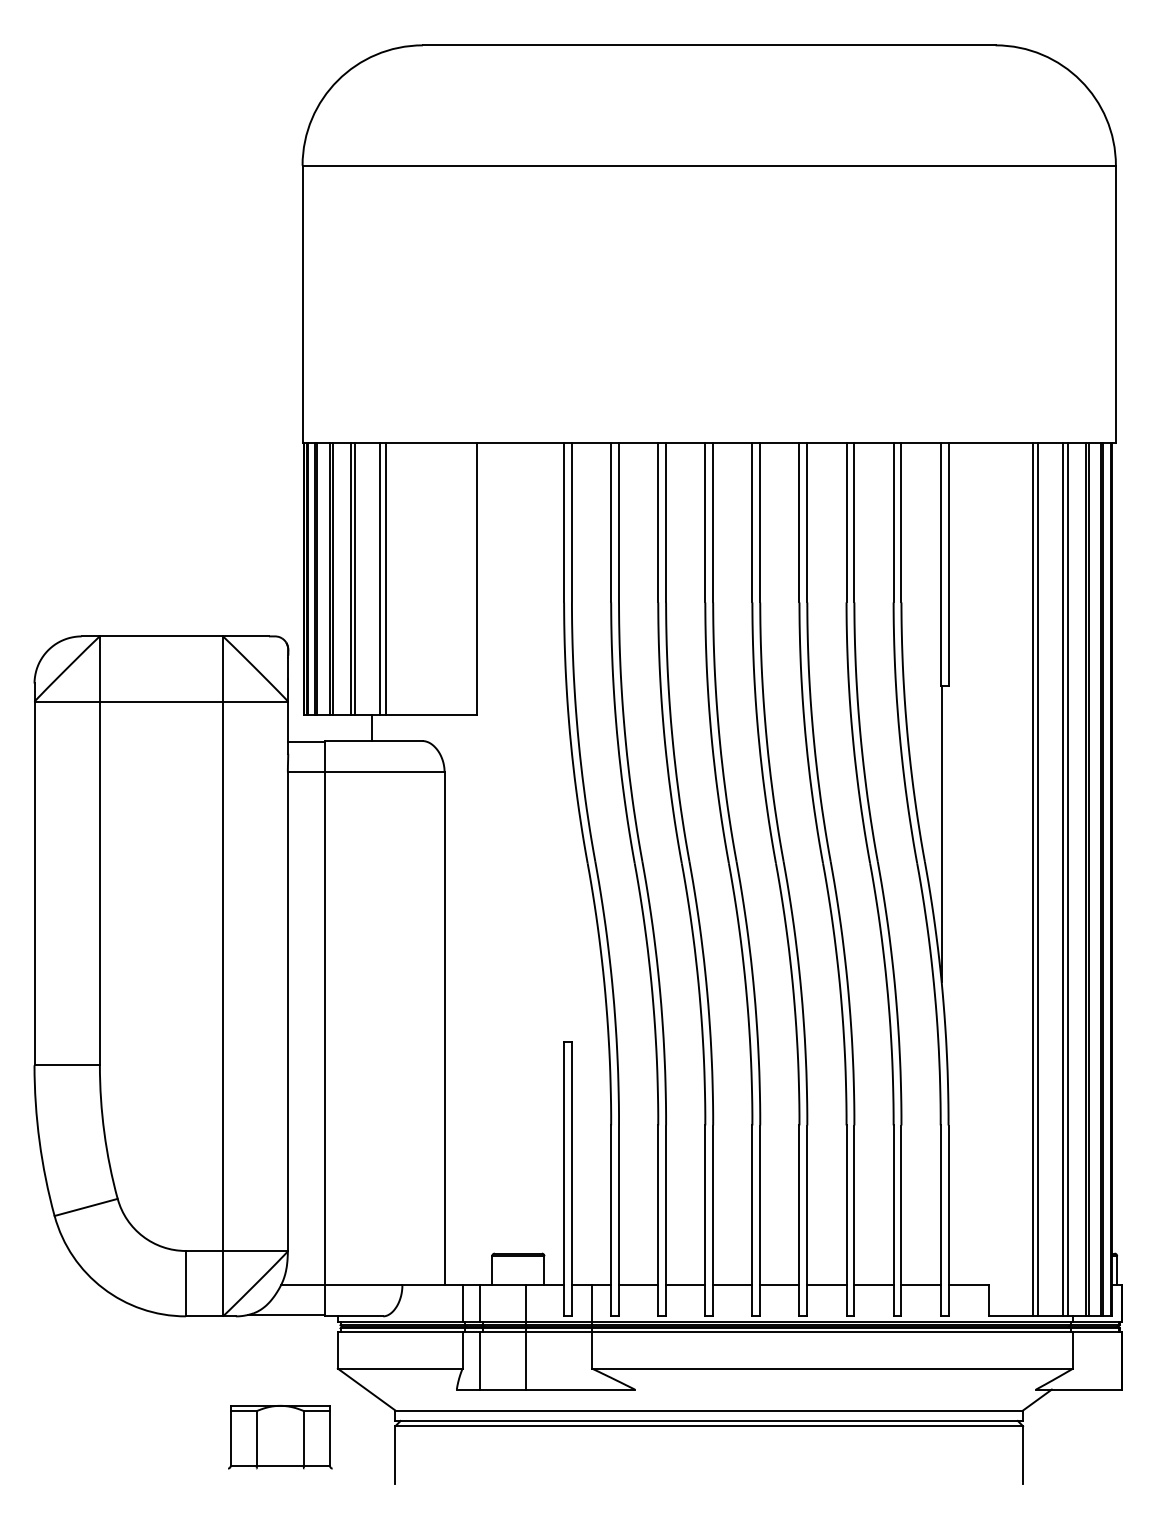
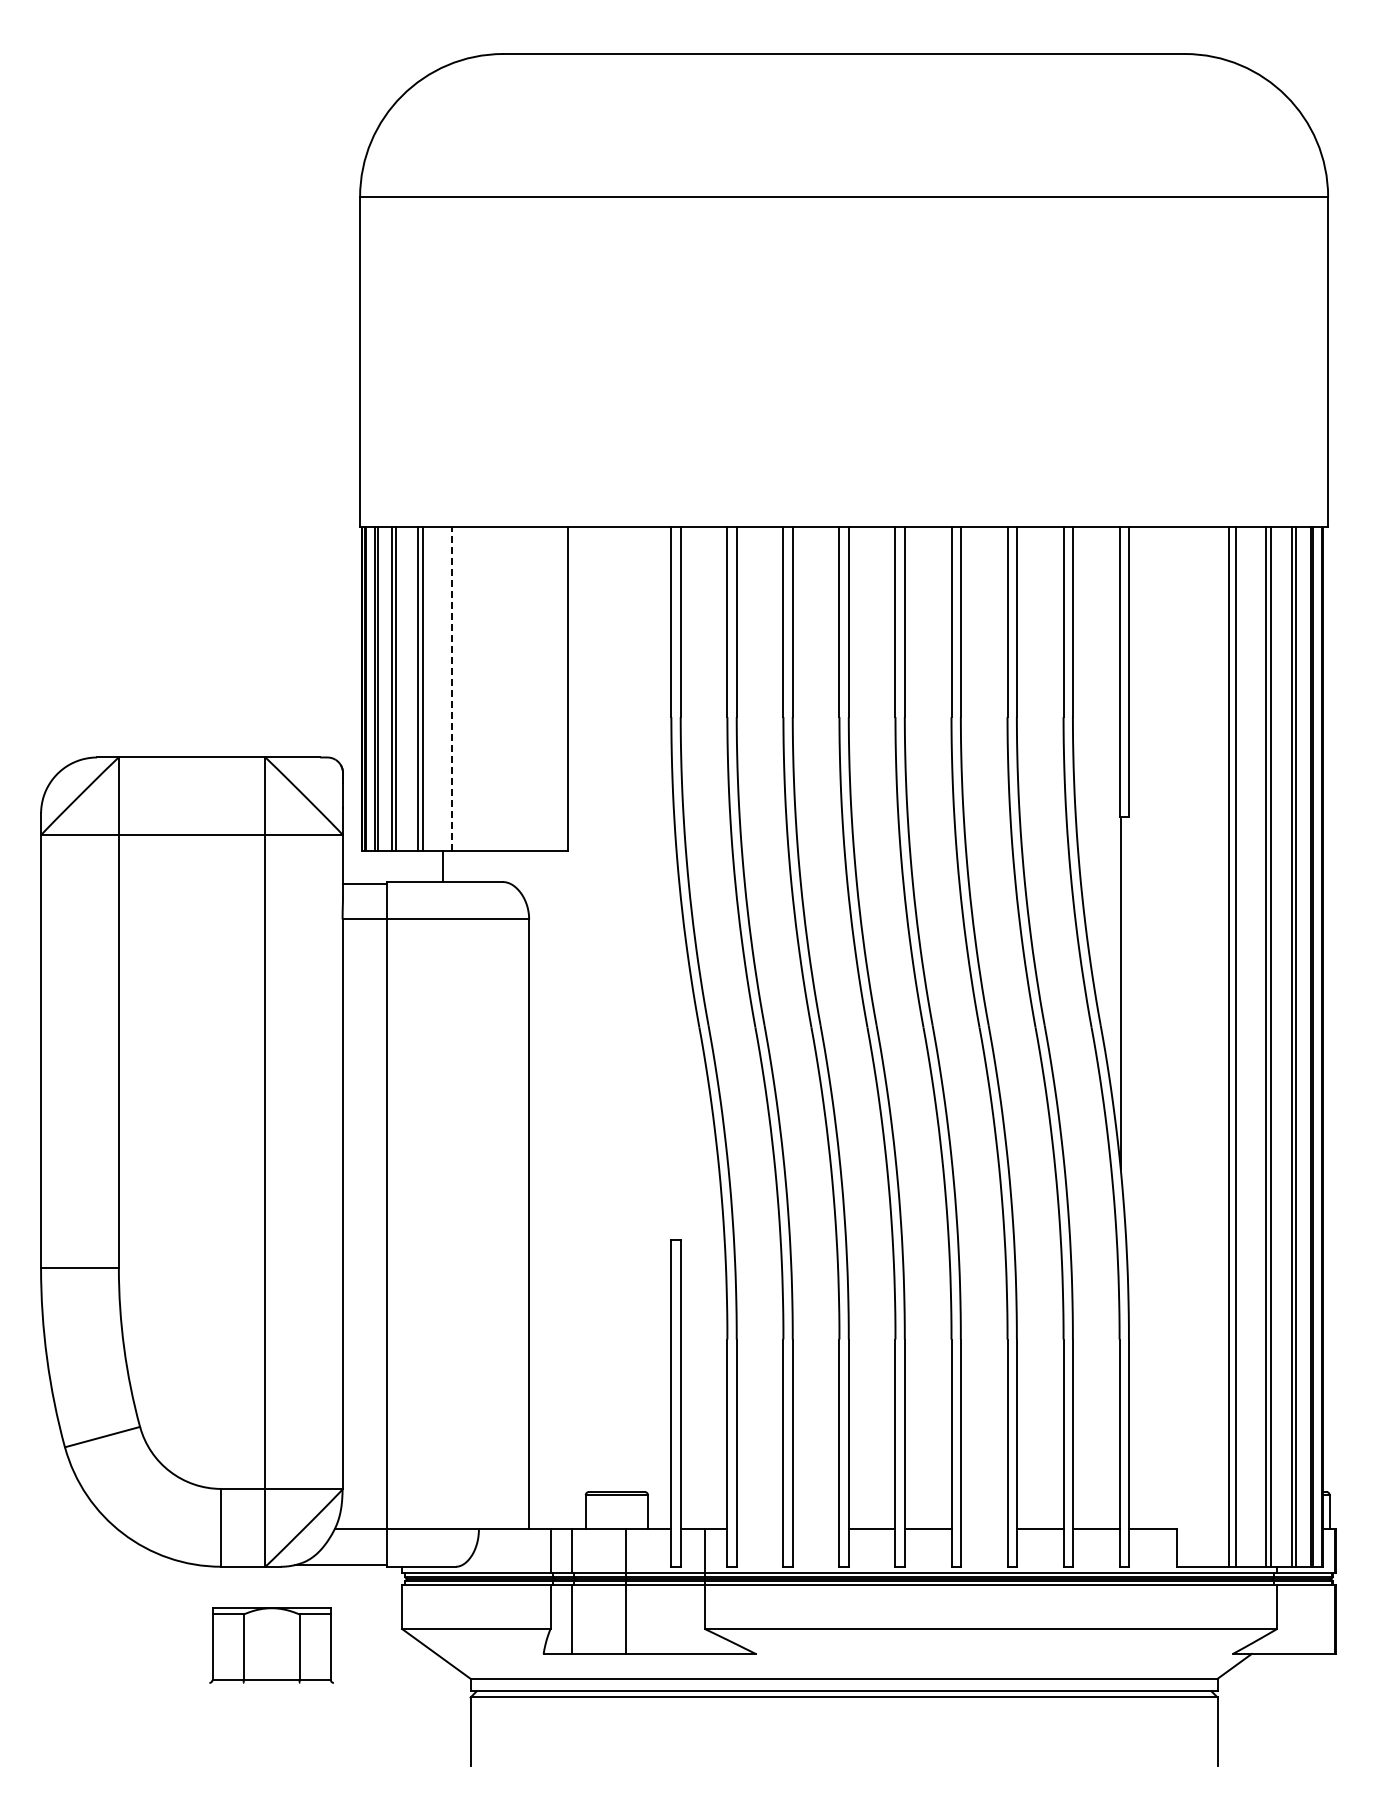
line: (386, 578) -> (459, 688), removed
line: (380, 579) -> (452, 689), solid -> dashed
line: (638, 1285) -> (759, 1529), removed
line: (685, 1285) -> (815, 1529), removed
line: (826, 1285) -> (983, 1529), removed
part: (280, 1437) -> (271, 1645), moved

